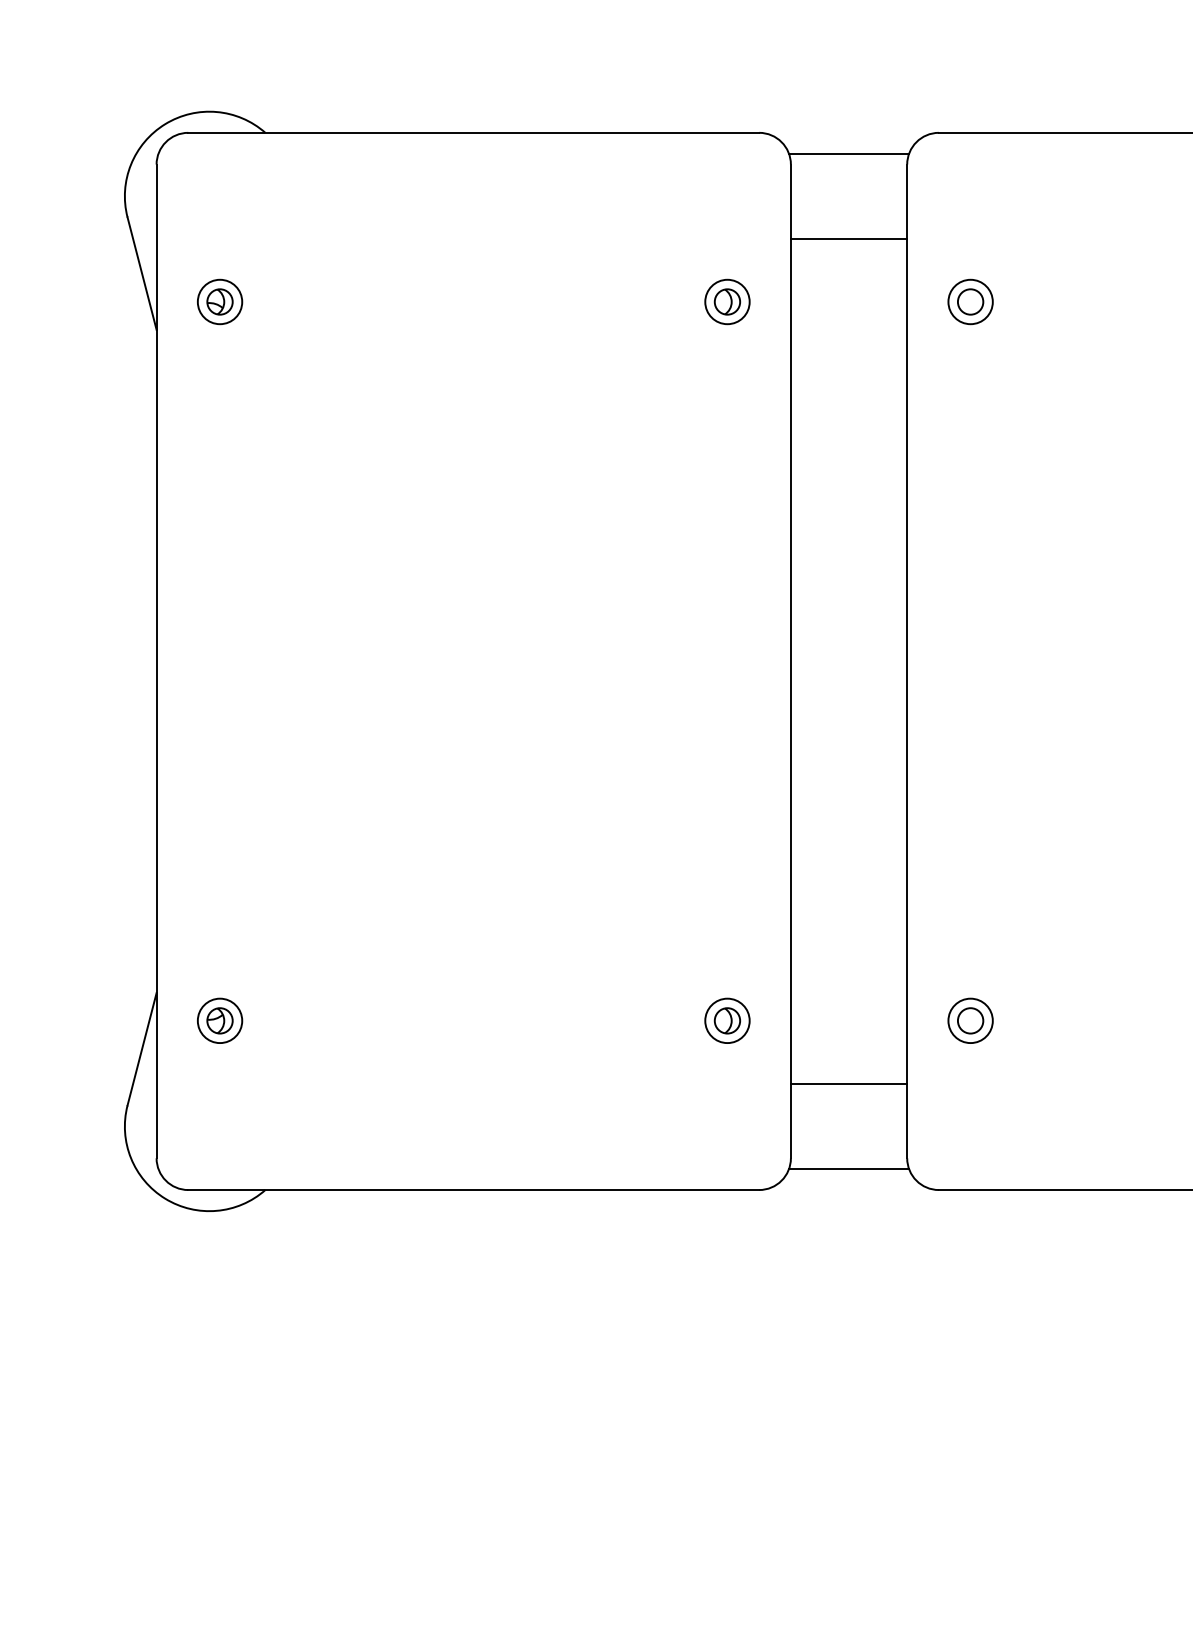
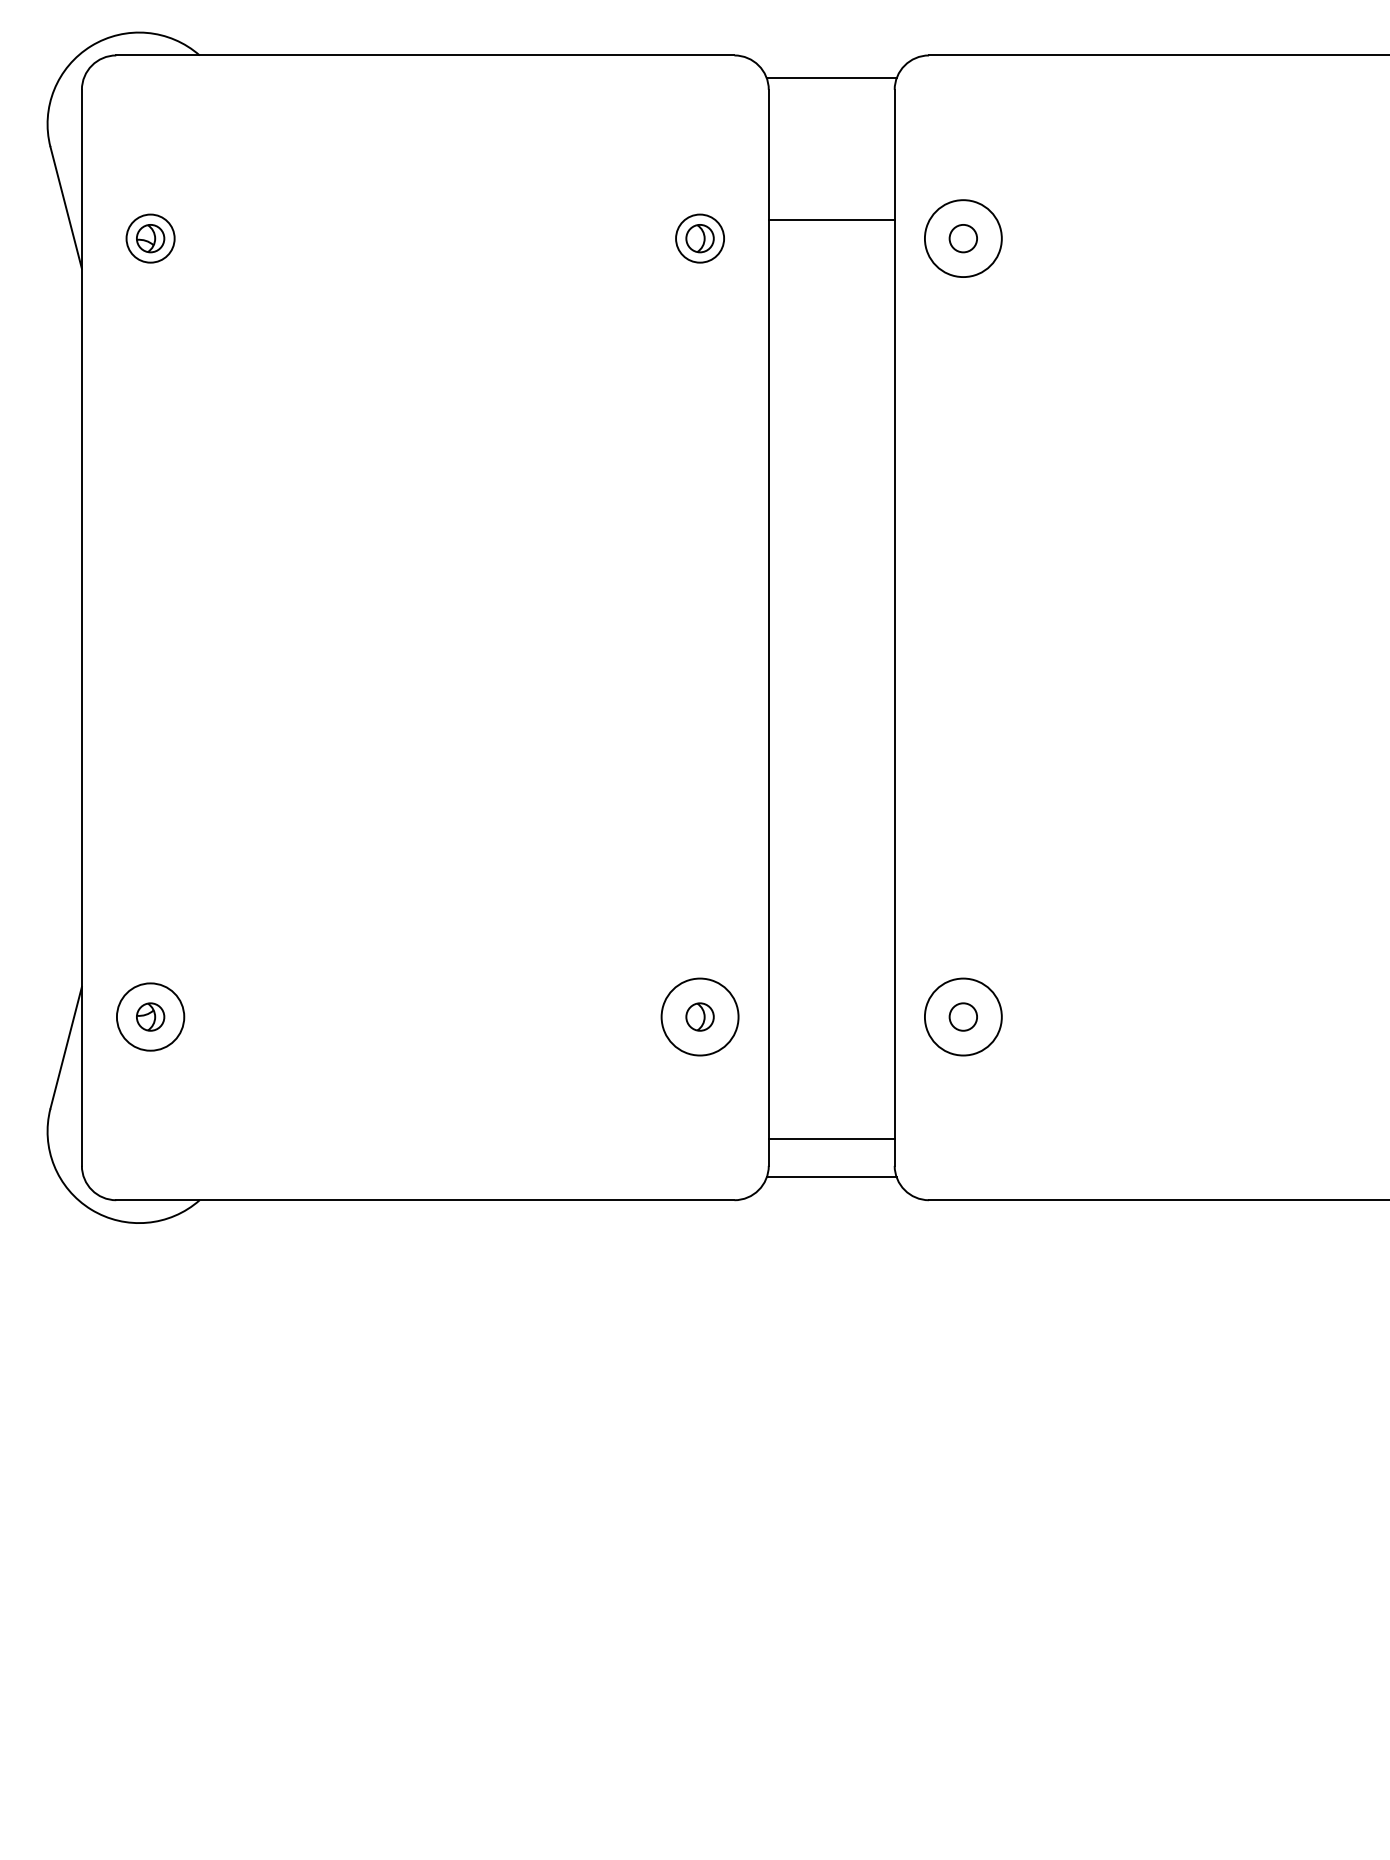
line: (848, 238) -> (831, 219), moved
circle: (970, 301) -> (963, 238), size x1.6
circle: (219, 1021) -> (150, 1017), size x1.4
circle: (727, 1021) -> (700, 1017), size x1.6
circle: (970, 1021) -> (963, 1017), size x1.6
line: (848, 1084) -> (831, 1138), moved

